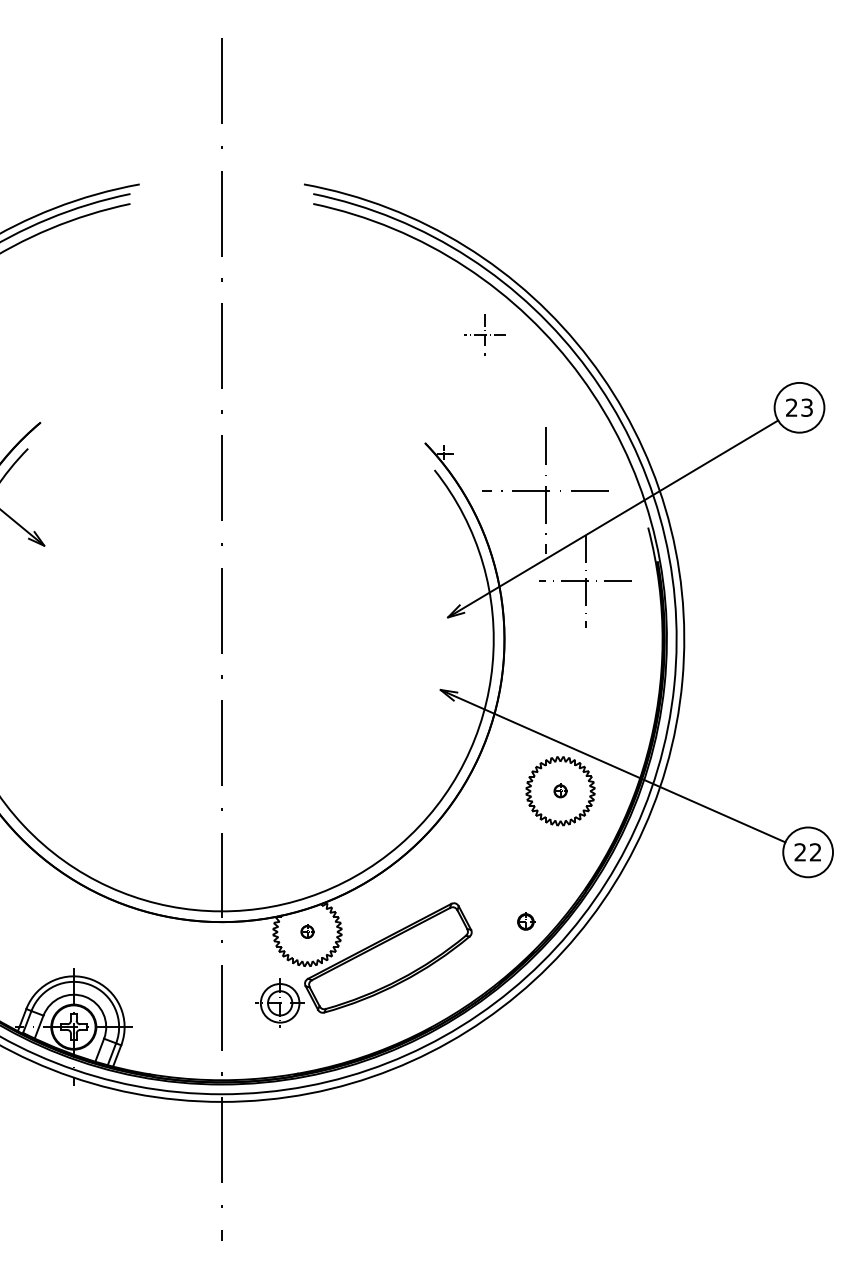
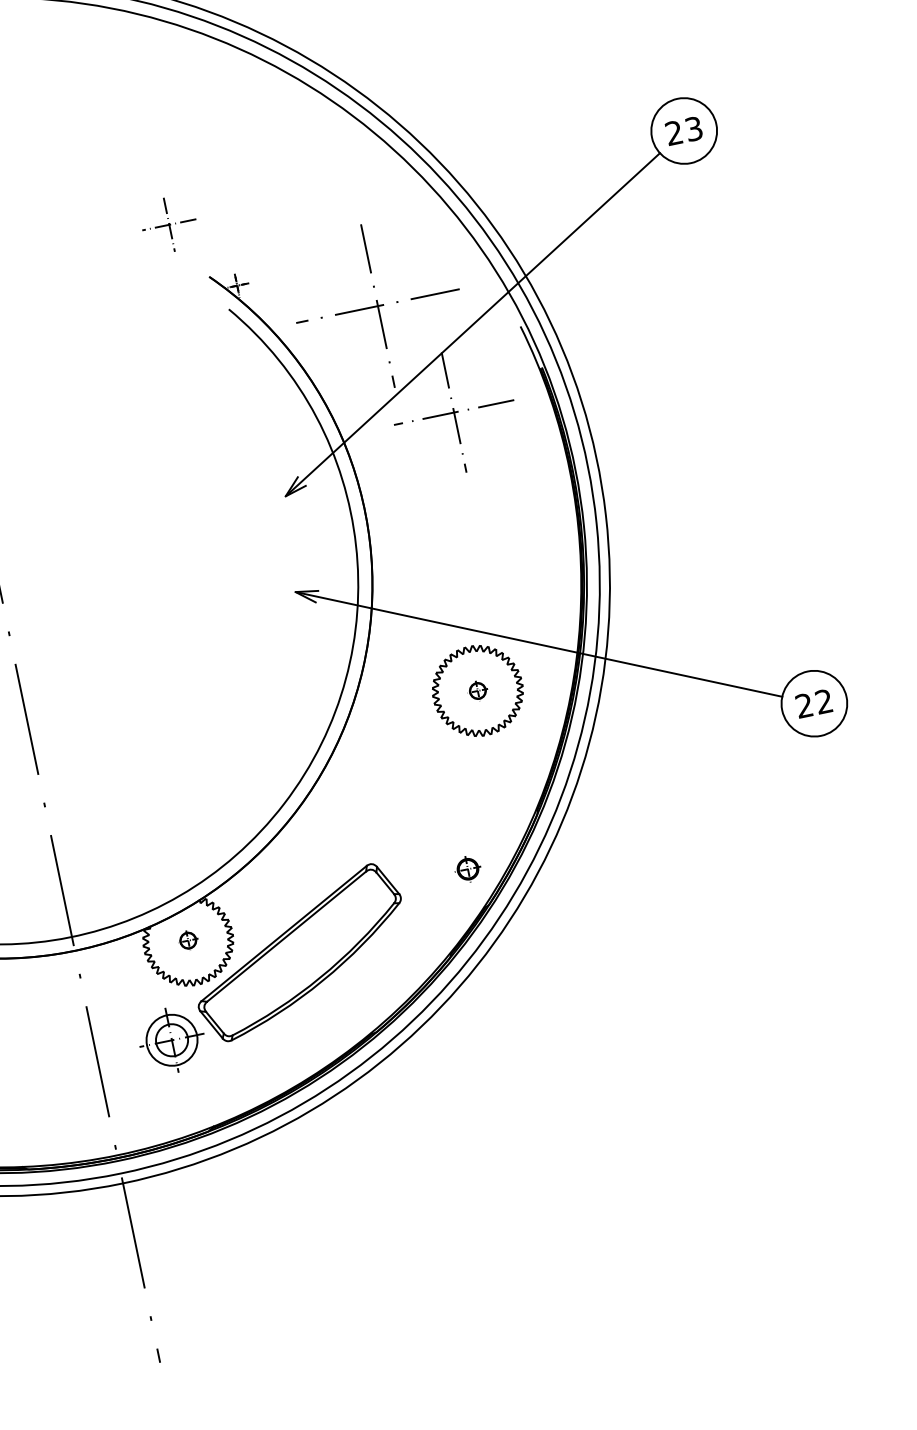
part: (484, 334) -> (167, 224), moved

